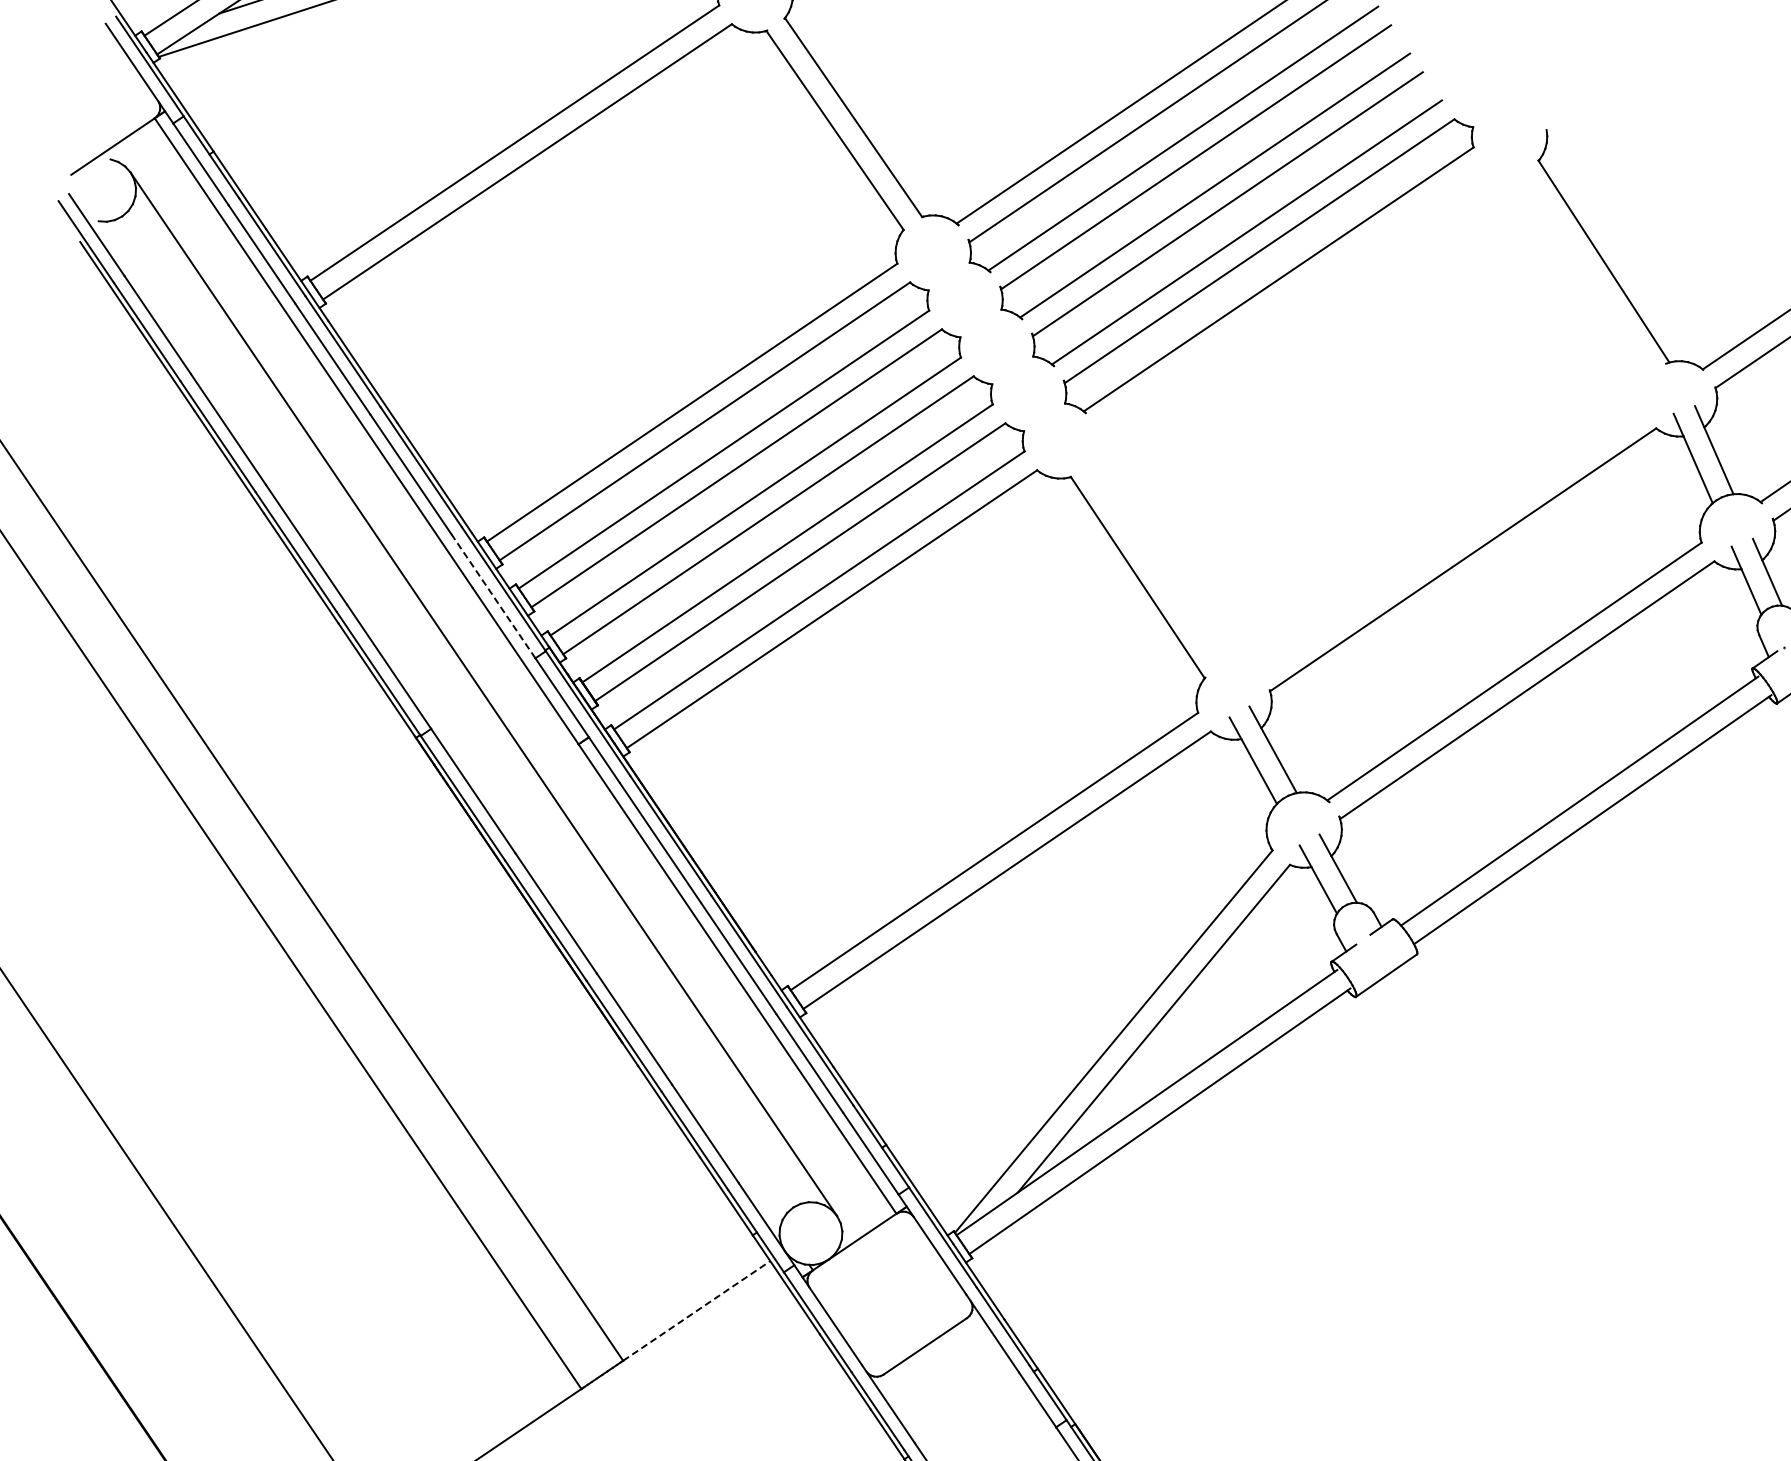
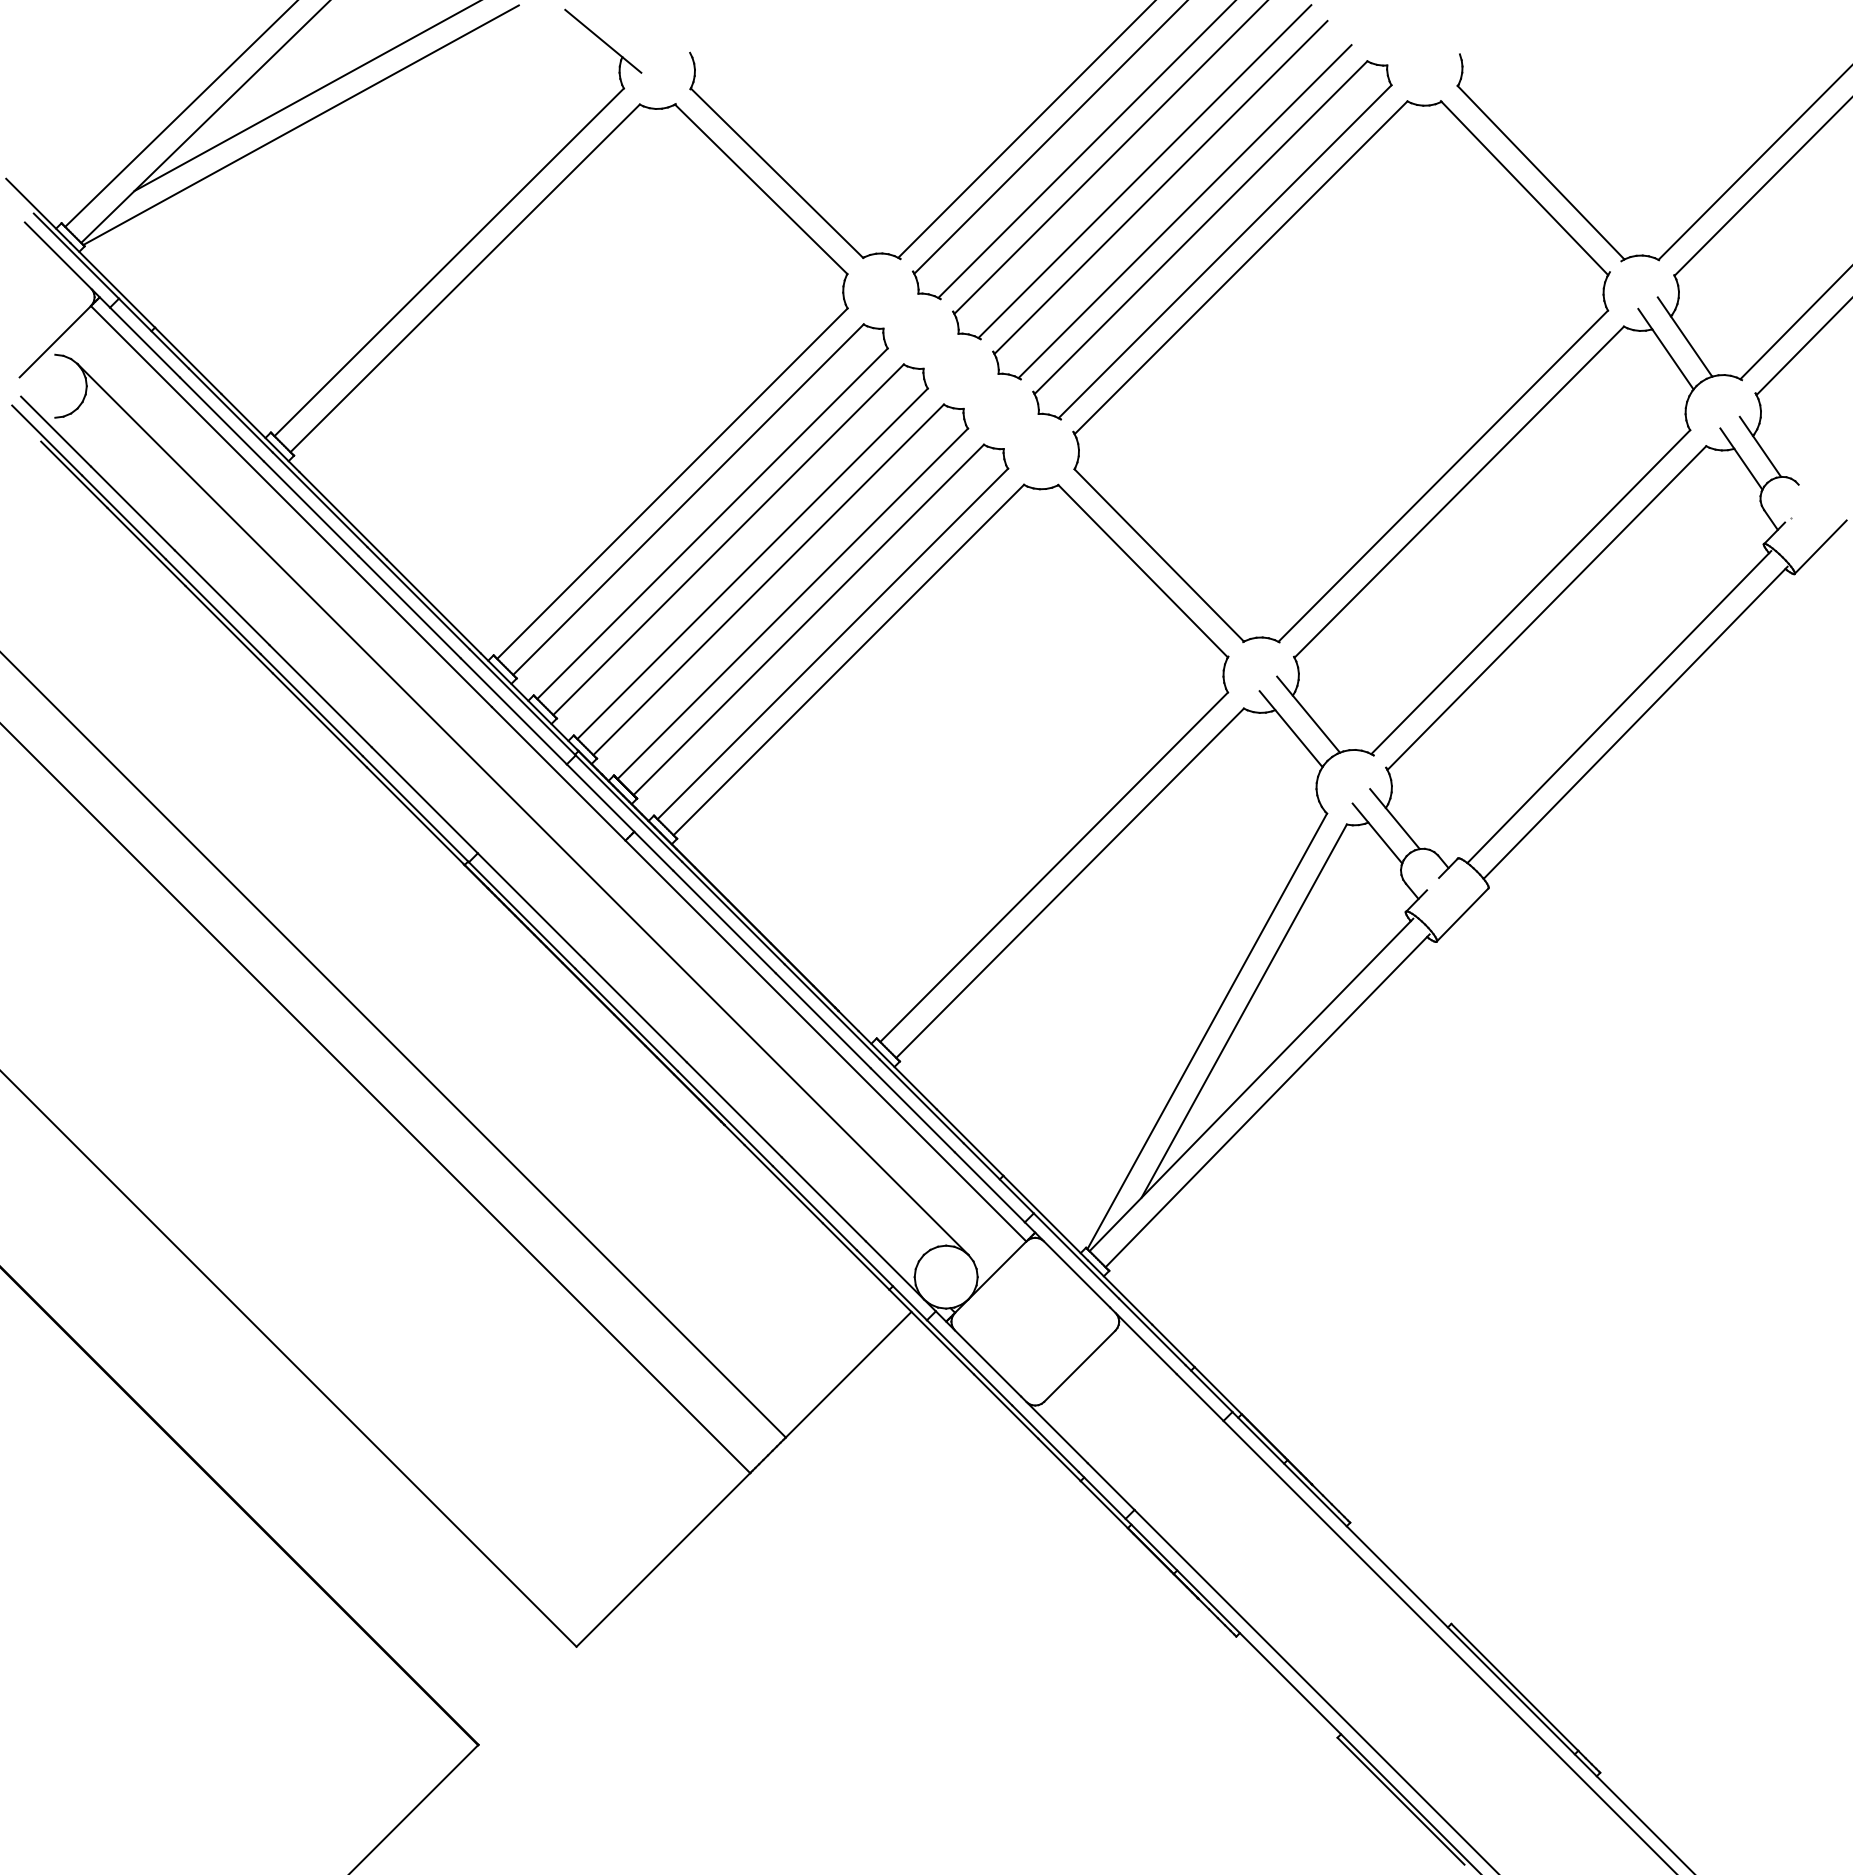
part: (1370, 419) -> (1341, 371), added
line: (493, 596) -> (513, 711), dashed -> solid
line: (696, 1310) -> (848, 1374), dashed -> solid

